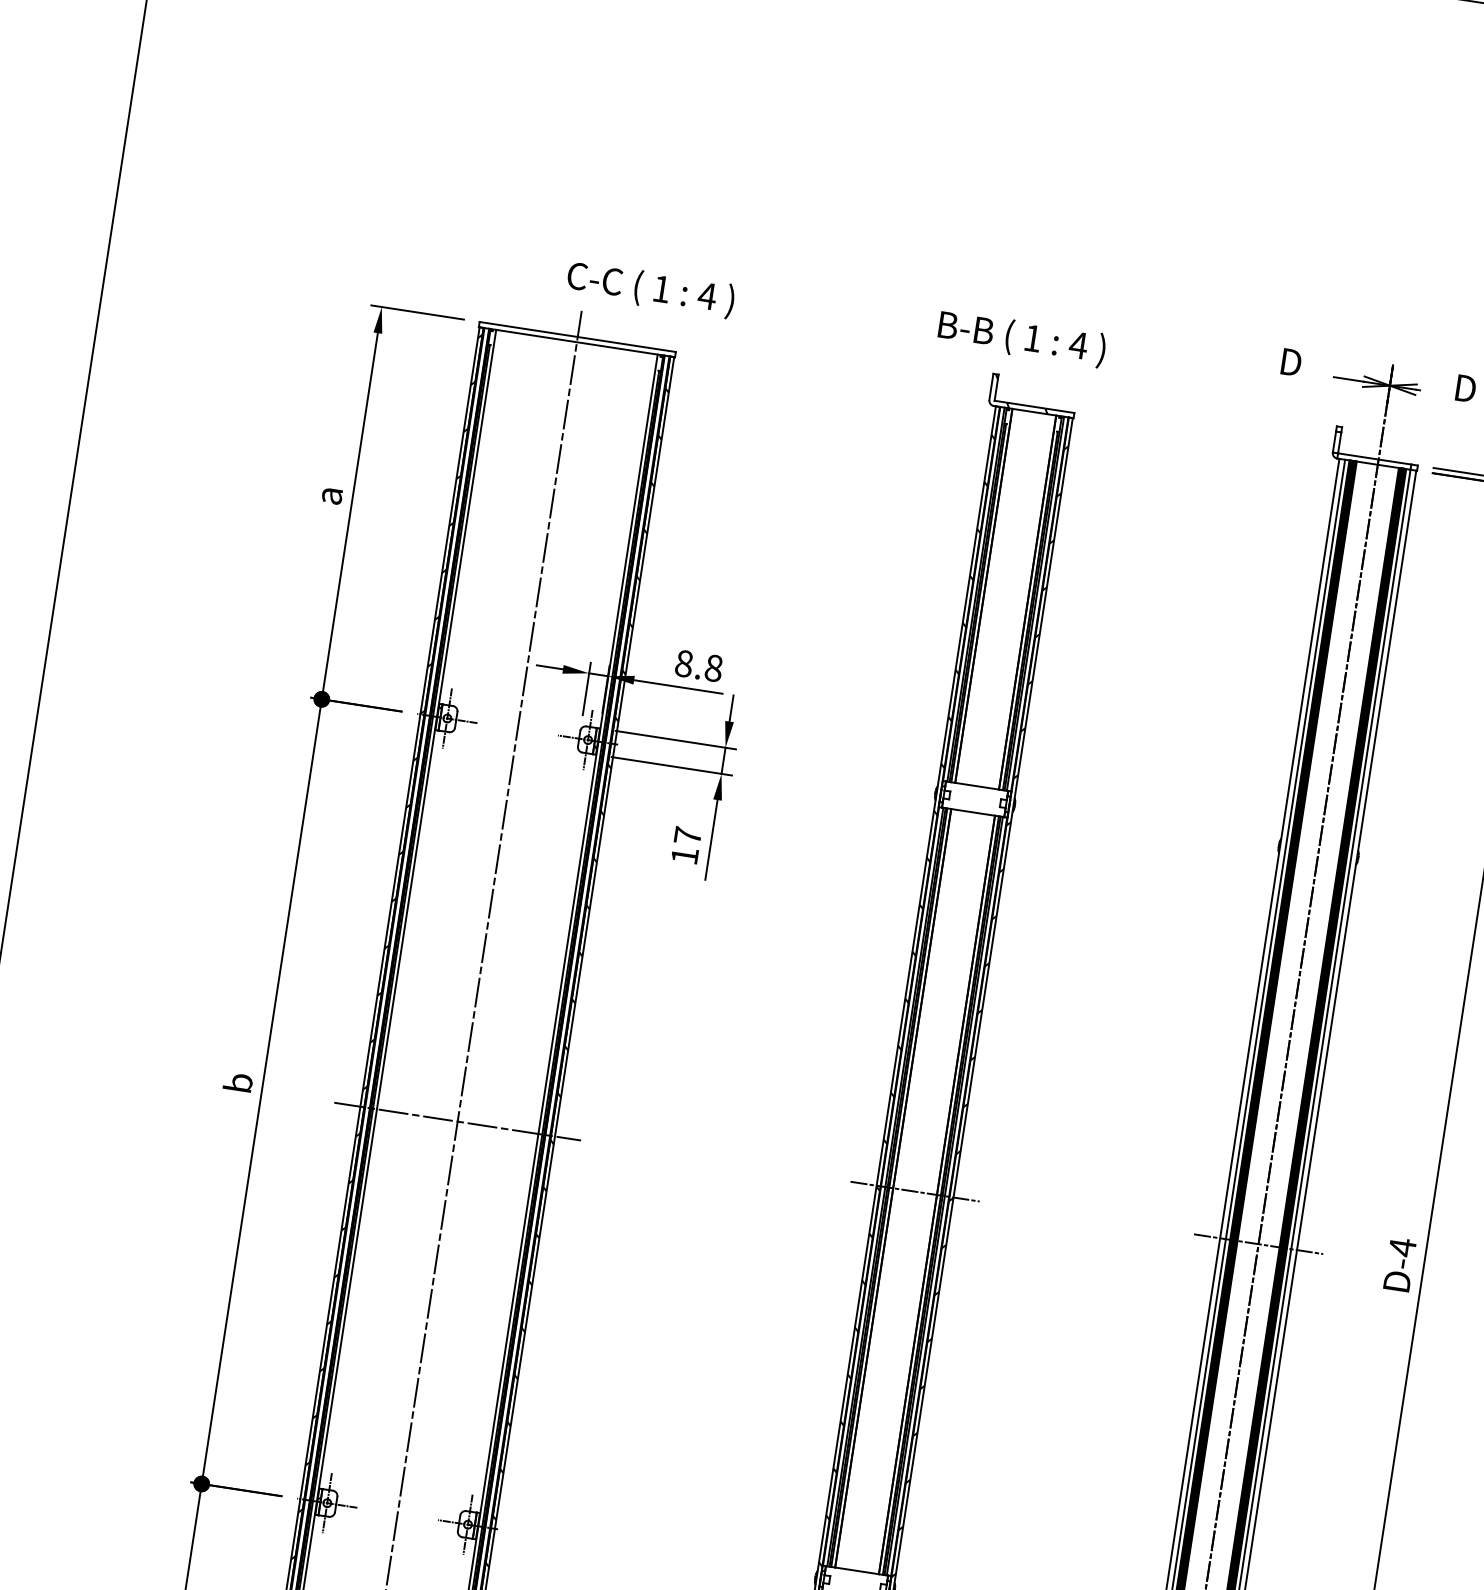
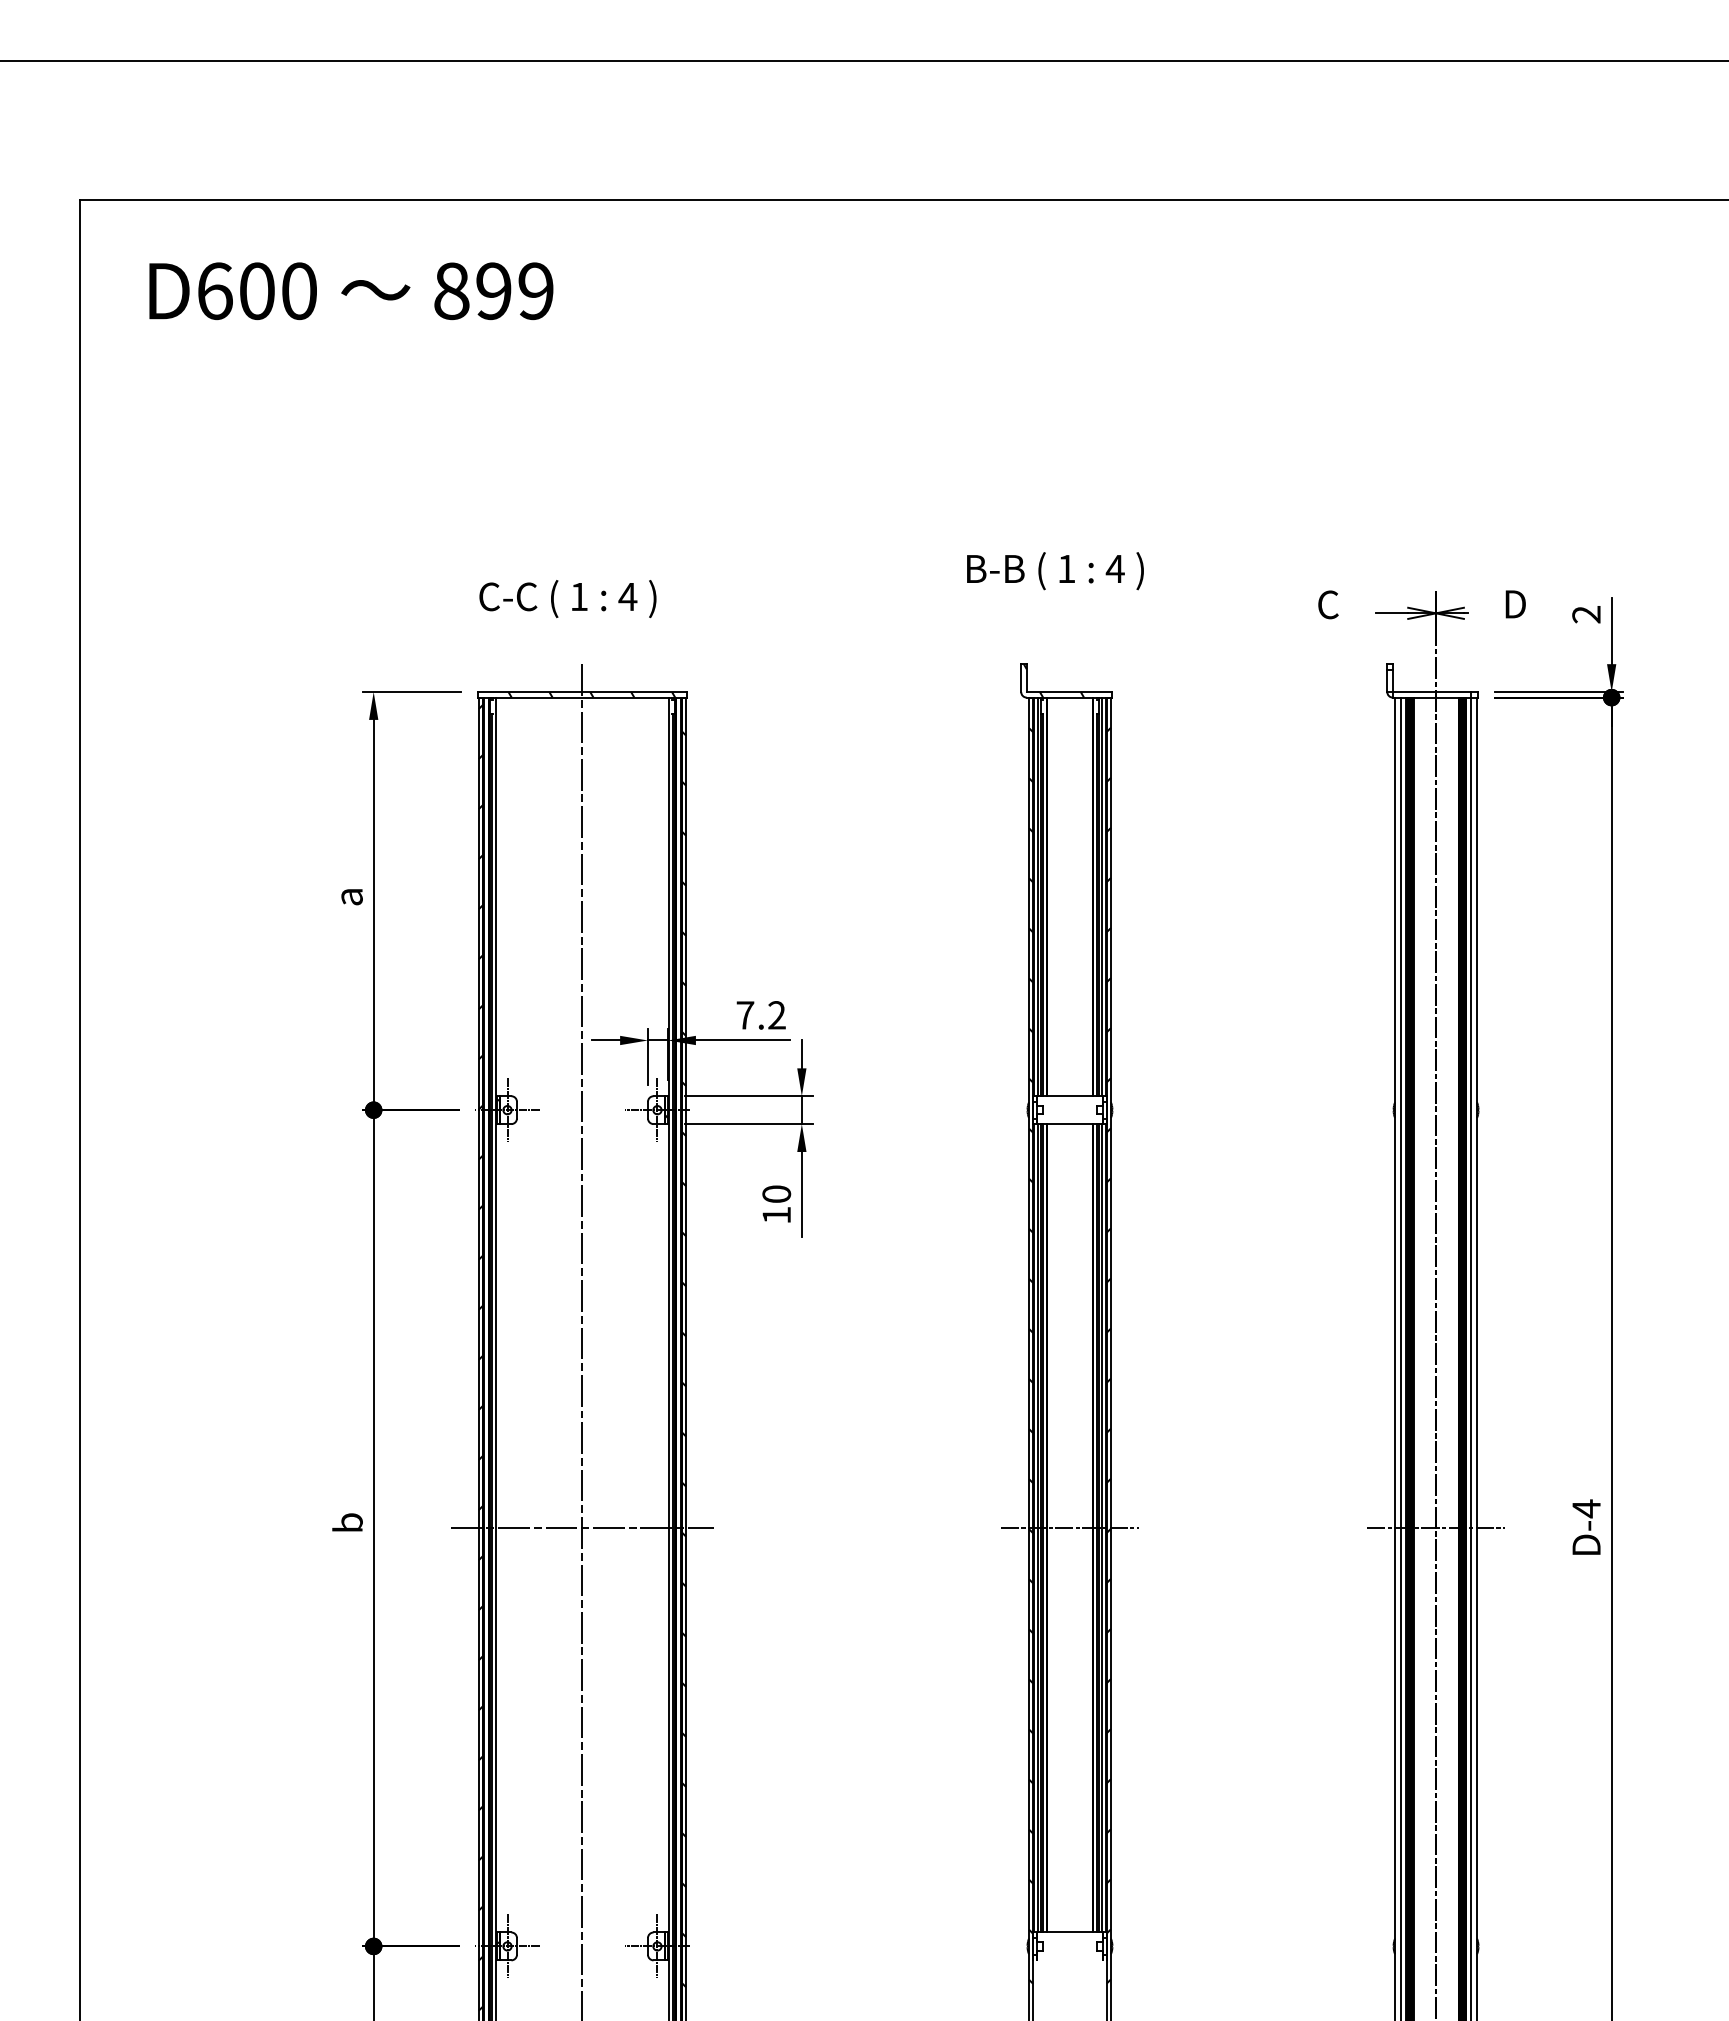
text: (650, 289) -> (567, 599), moved
text: (1022, 339) -> (1055, 571), moved
hatch: (585, 340) -> (591, 694), added
text: (1290, 361) -> (1328, 604), D -> C
text: (698, 666) -> (760, 1015), 8.8 -> 7.2
text: (687, 835) -> (776, 1193), 17 -> 10

